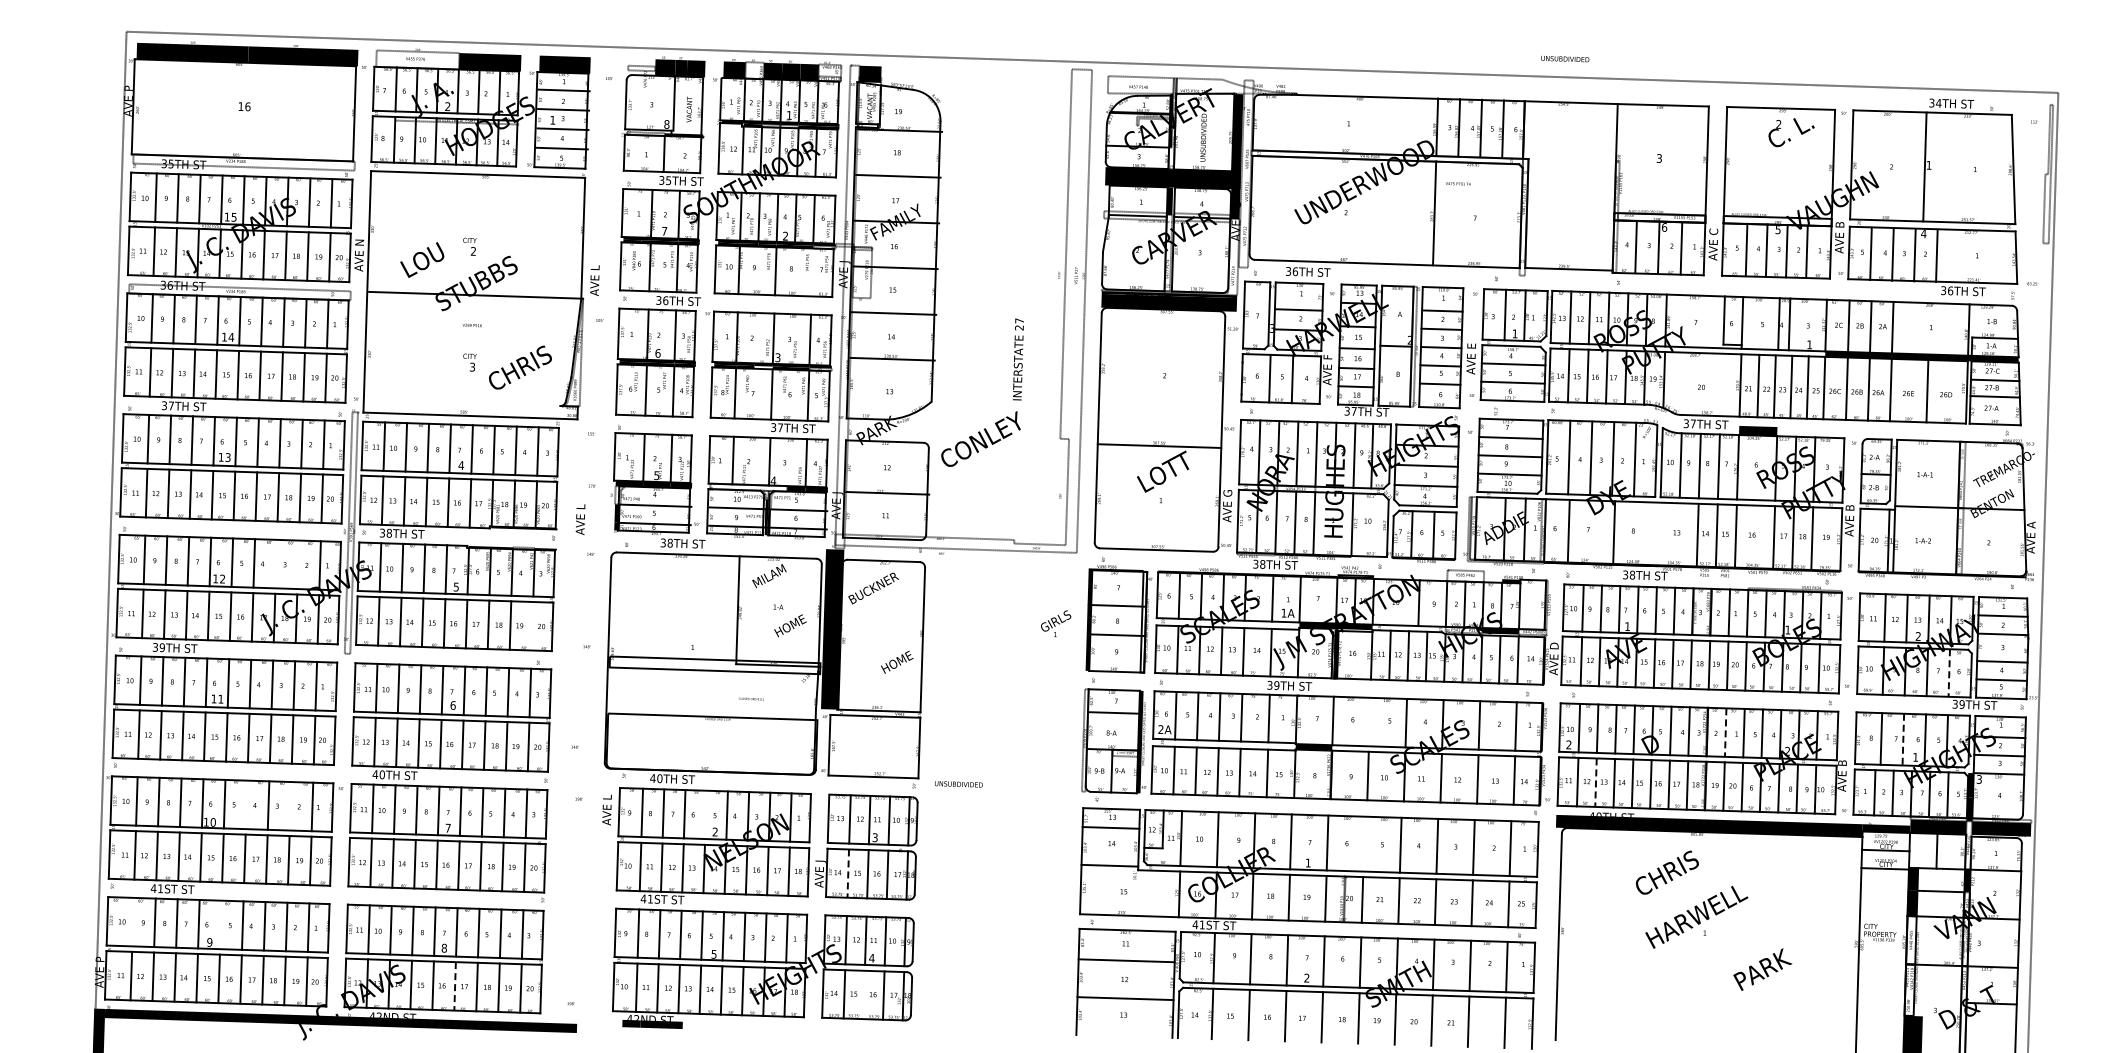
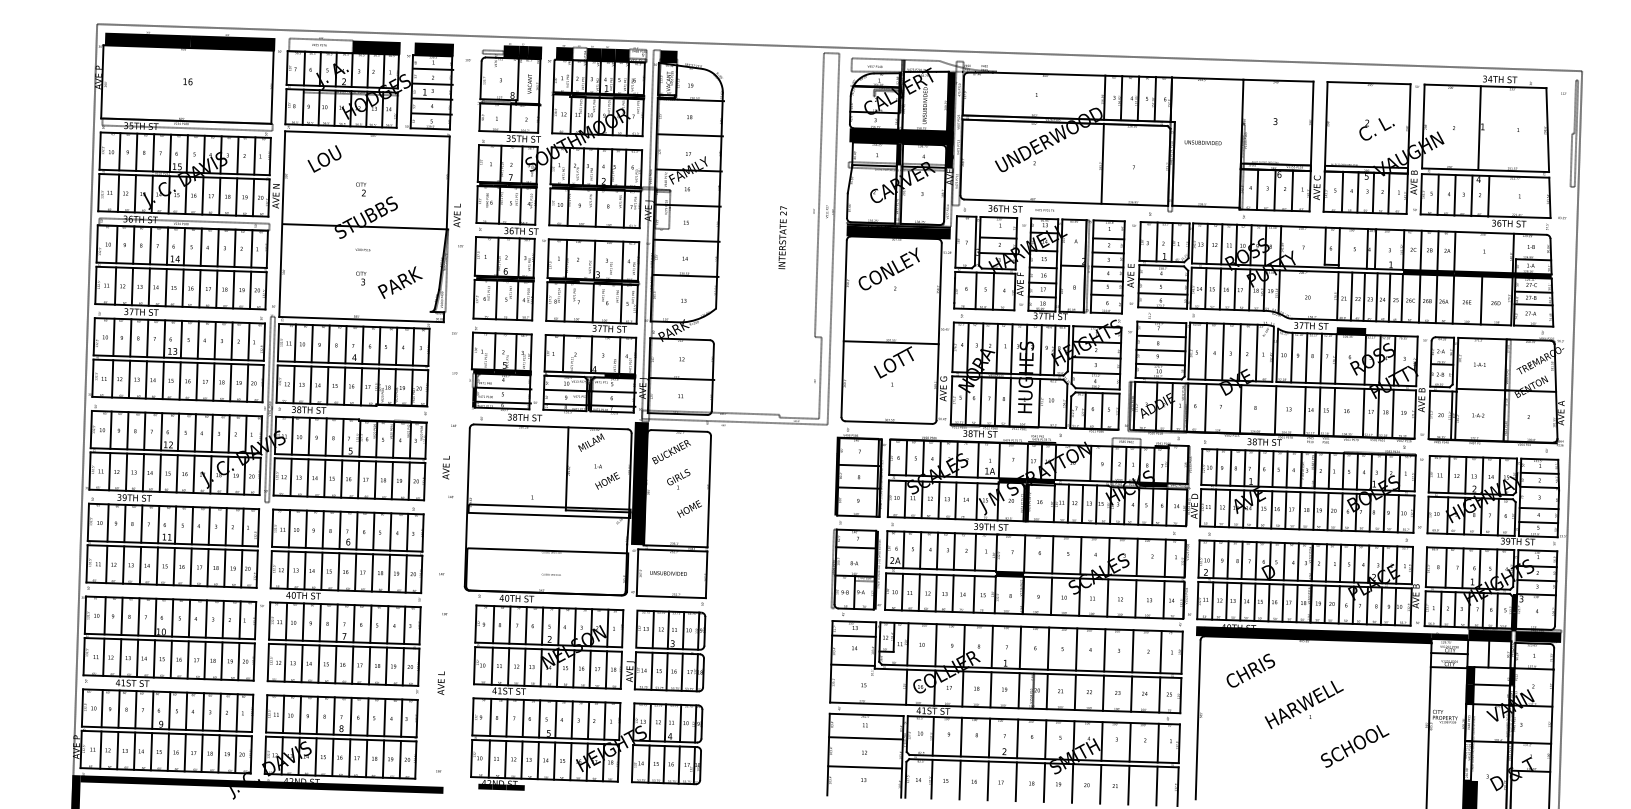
text: (1565, 59) -> (1203, 143), moved
text: (1791, 132) -> (1377, 129), moved
text: (1458, 183) -> (1044, 210), moved
text: (422, 259) -> (324, 158), moved
line: (812, 272) -> (624, 209), added
text: (1018, 359) -> (782, 237), moved
text: (520, 367) -> (400, 282), CHRIS -> PARK
text: (980, 438) -> (888, 268), moved
text: (580, 519) -> (446, 467), moved
line: (1659, 533) -> (1275, 409), added
line: (276, 563) -> (212, 432), added
line: (297, 564) -> (228, 433), added
text: (1056, 623) -> (679, 479), moved
line: (532, 626) -> (409, 481), added
line: (1949, 673) -> (1498, 517), dashed -> solid
text: (750, 698) -> (550, 574), moved
line: (1369, 721) -> (1052, 554), added
line: (1725, 733) -> (1326, 563), dashed -> solid
line: (1903, 739) -> (1463, 568), dashed -> solid
line: (1595, 783) -> (1226, 602), dashed -> solid
text: (958, 784) -> (668, 573), moved
line: (246, 804) -> (189, 618), added
line: (290, 806) -> (223, 619), added
text: (606, 809) -> (440, 682), moved
line: (705, 814) -> (542, 625), added
line: (1363, 843) -> (1048, 648), added
text: (1666, 872) -> (1250, 670), moved
line: (848, 874) -> (652, 672), dashed -> solid
line: (132, 921) -> (101, 708), added
line: (220, 924) -> (169, 710), added
text: (1762, 971) -> (1354, 746), PARK -> SCHOOL
line: (455, 986) -> (350, 758), dashed -> solid
line: (863, 994) -> (663, 764), added

